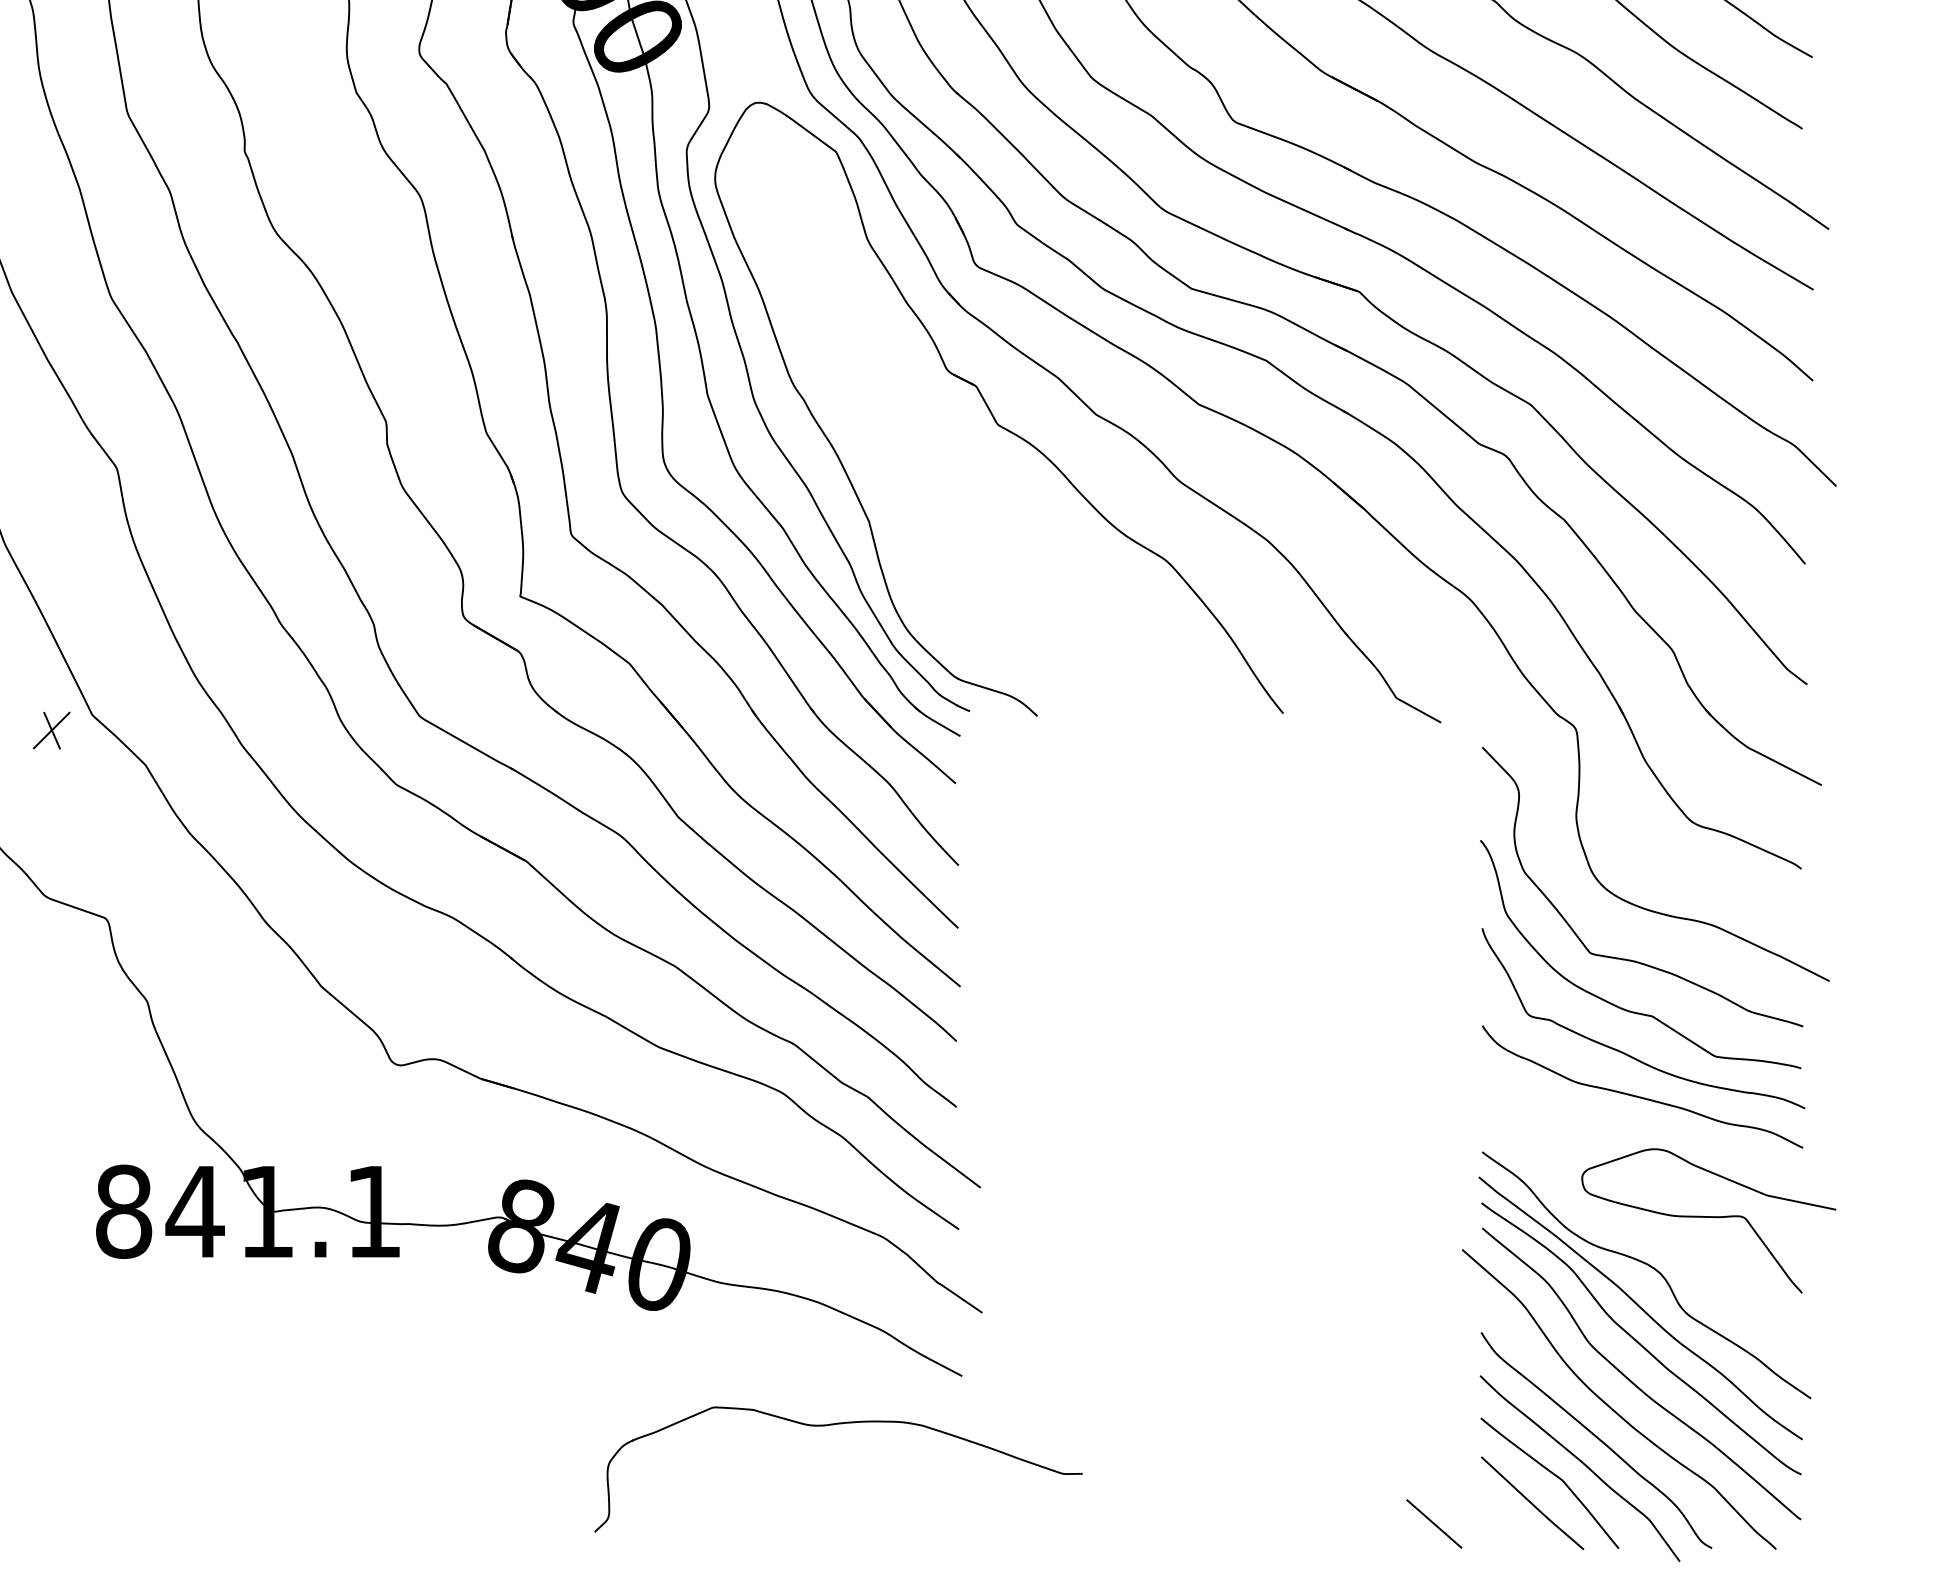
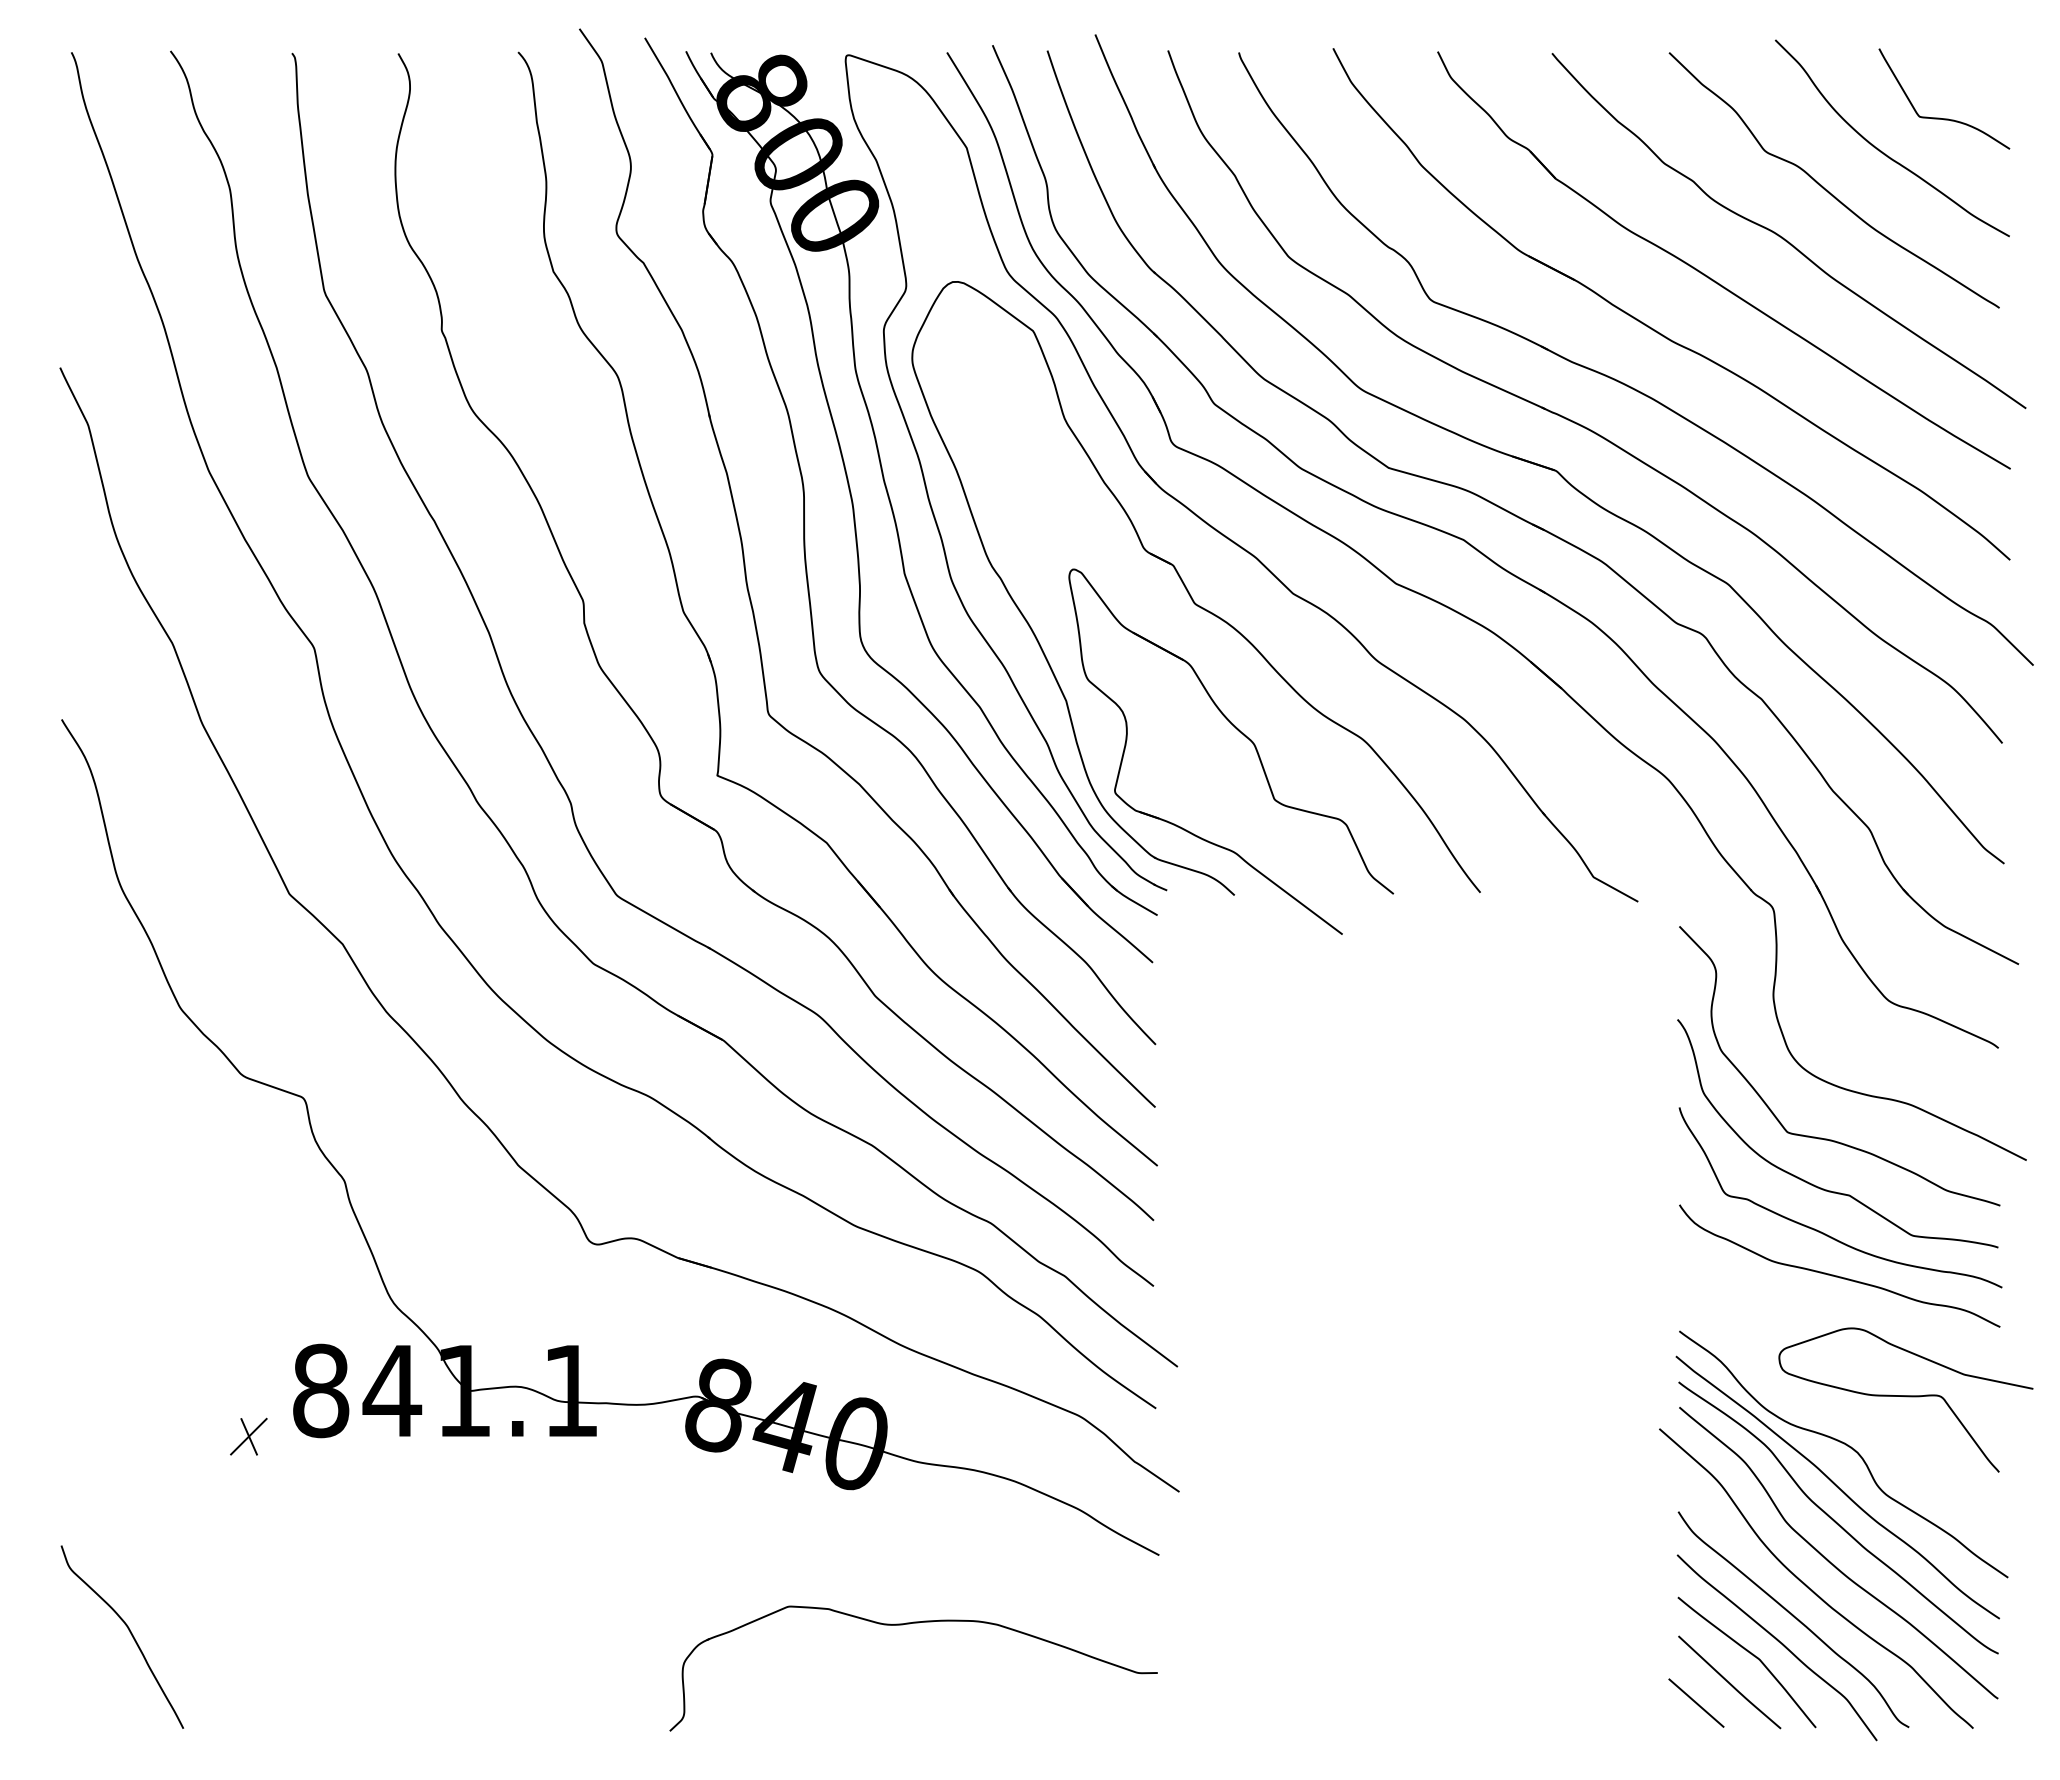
part: (1048, 558) -> (1245, 737), added
part: (51, 730) -> (248, 1436), moved
part: (828, 1426) -> (903, 1625), moved
line: (1434, 1523) -> (1696, 1702), moved

